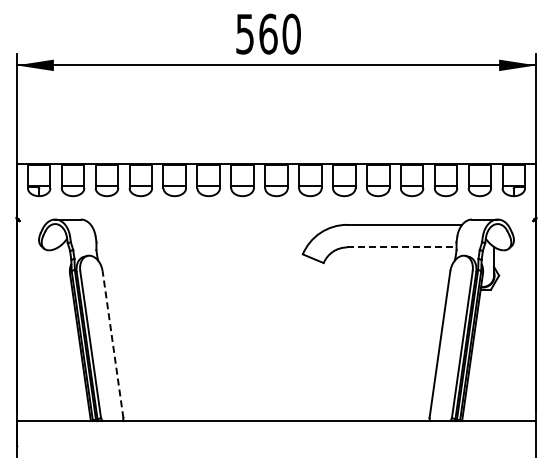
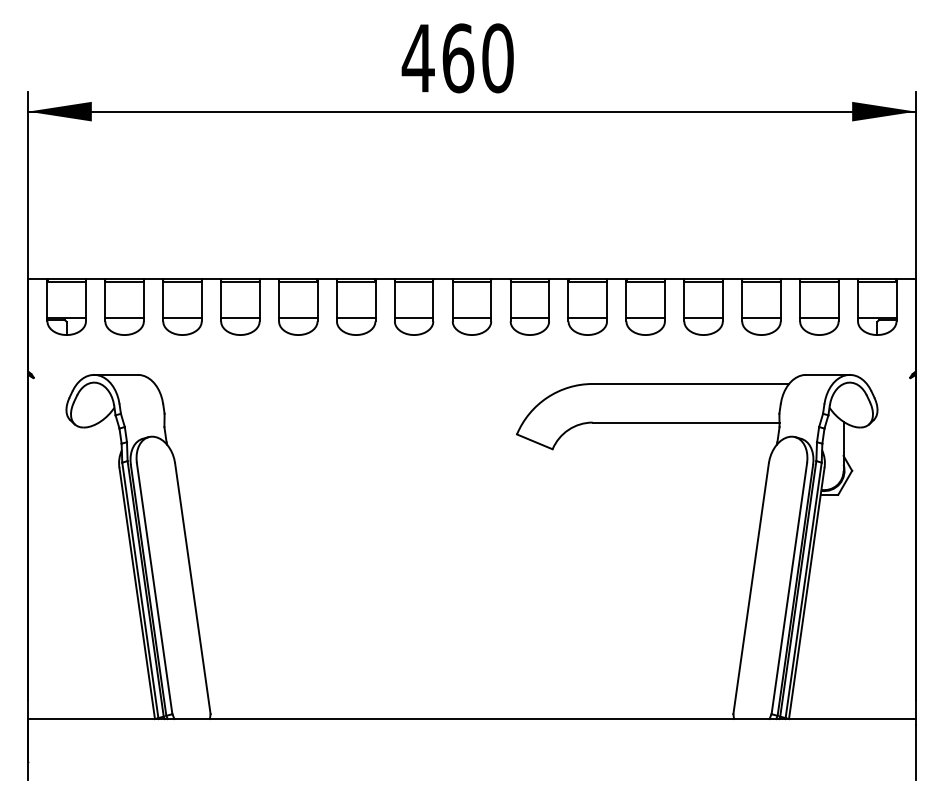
text: (244, 34) -> (417, 58), 560 -> 460
line: (401, 247) -> (685, 422), dashed -> solid
line: (112, 344) -> (191, 588), dashed -> solid

